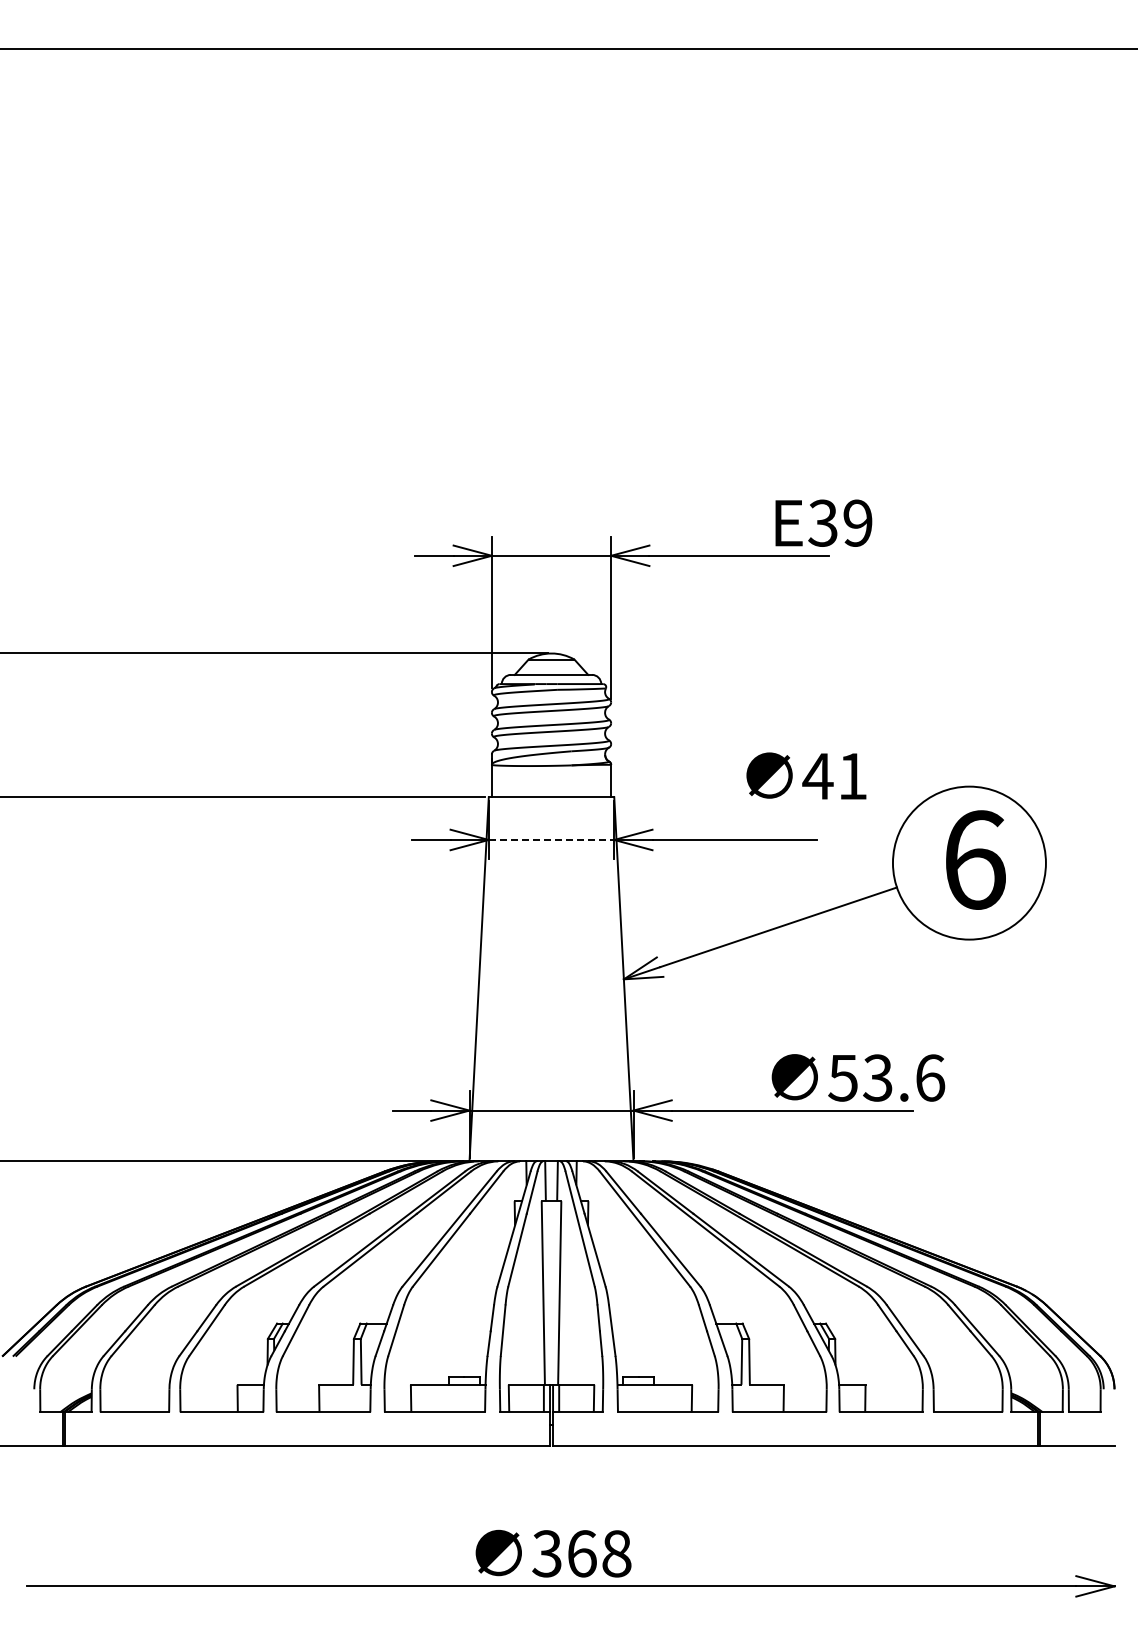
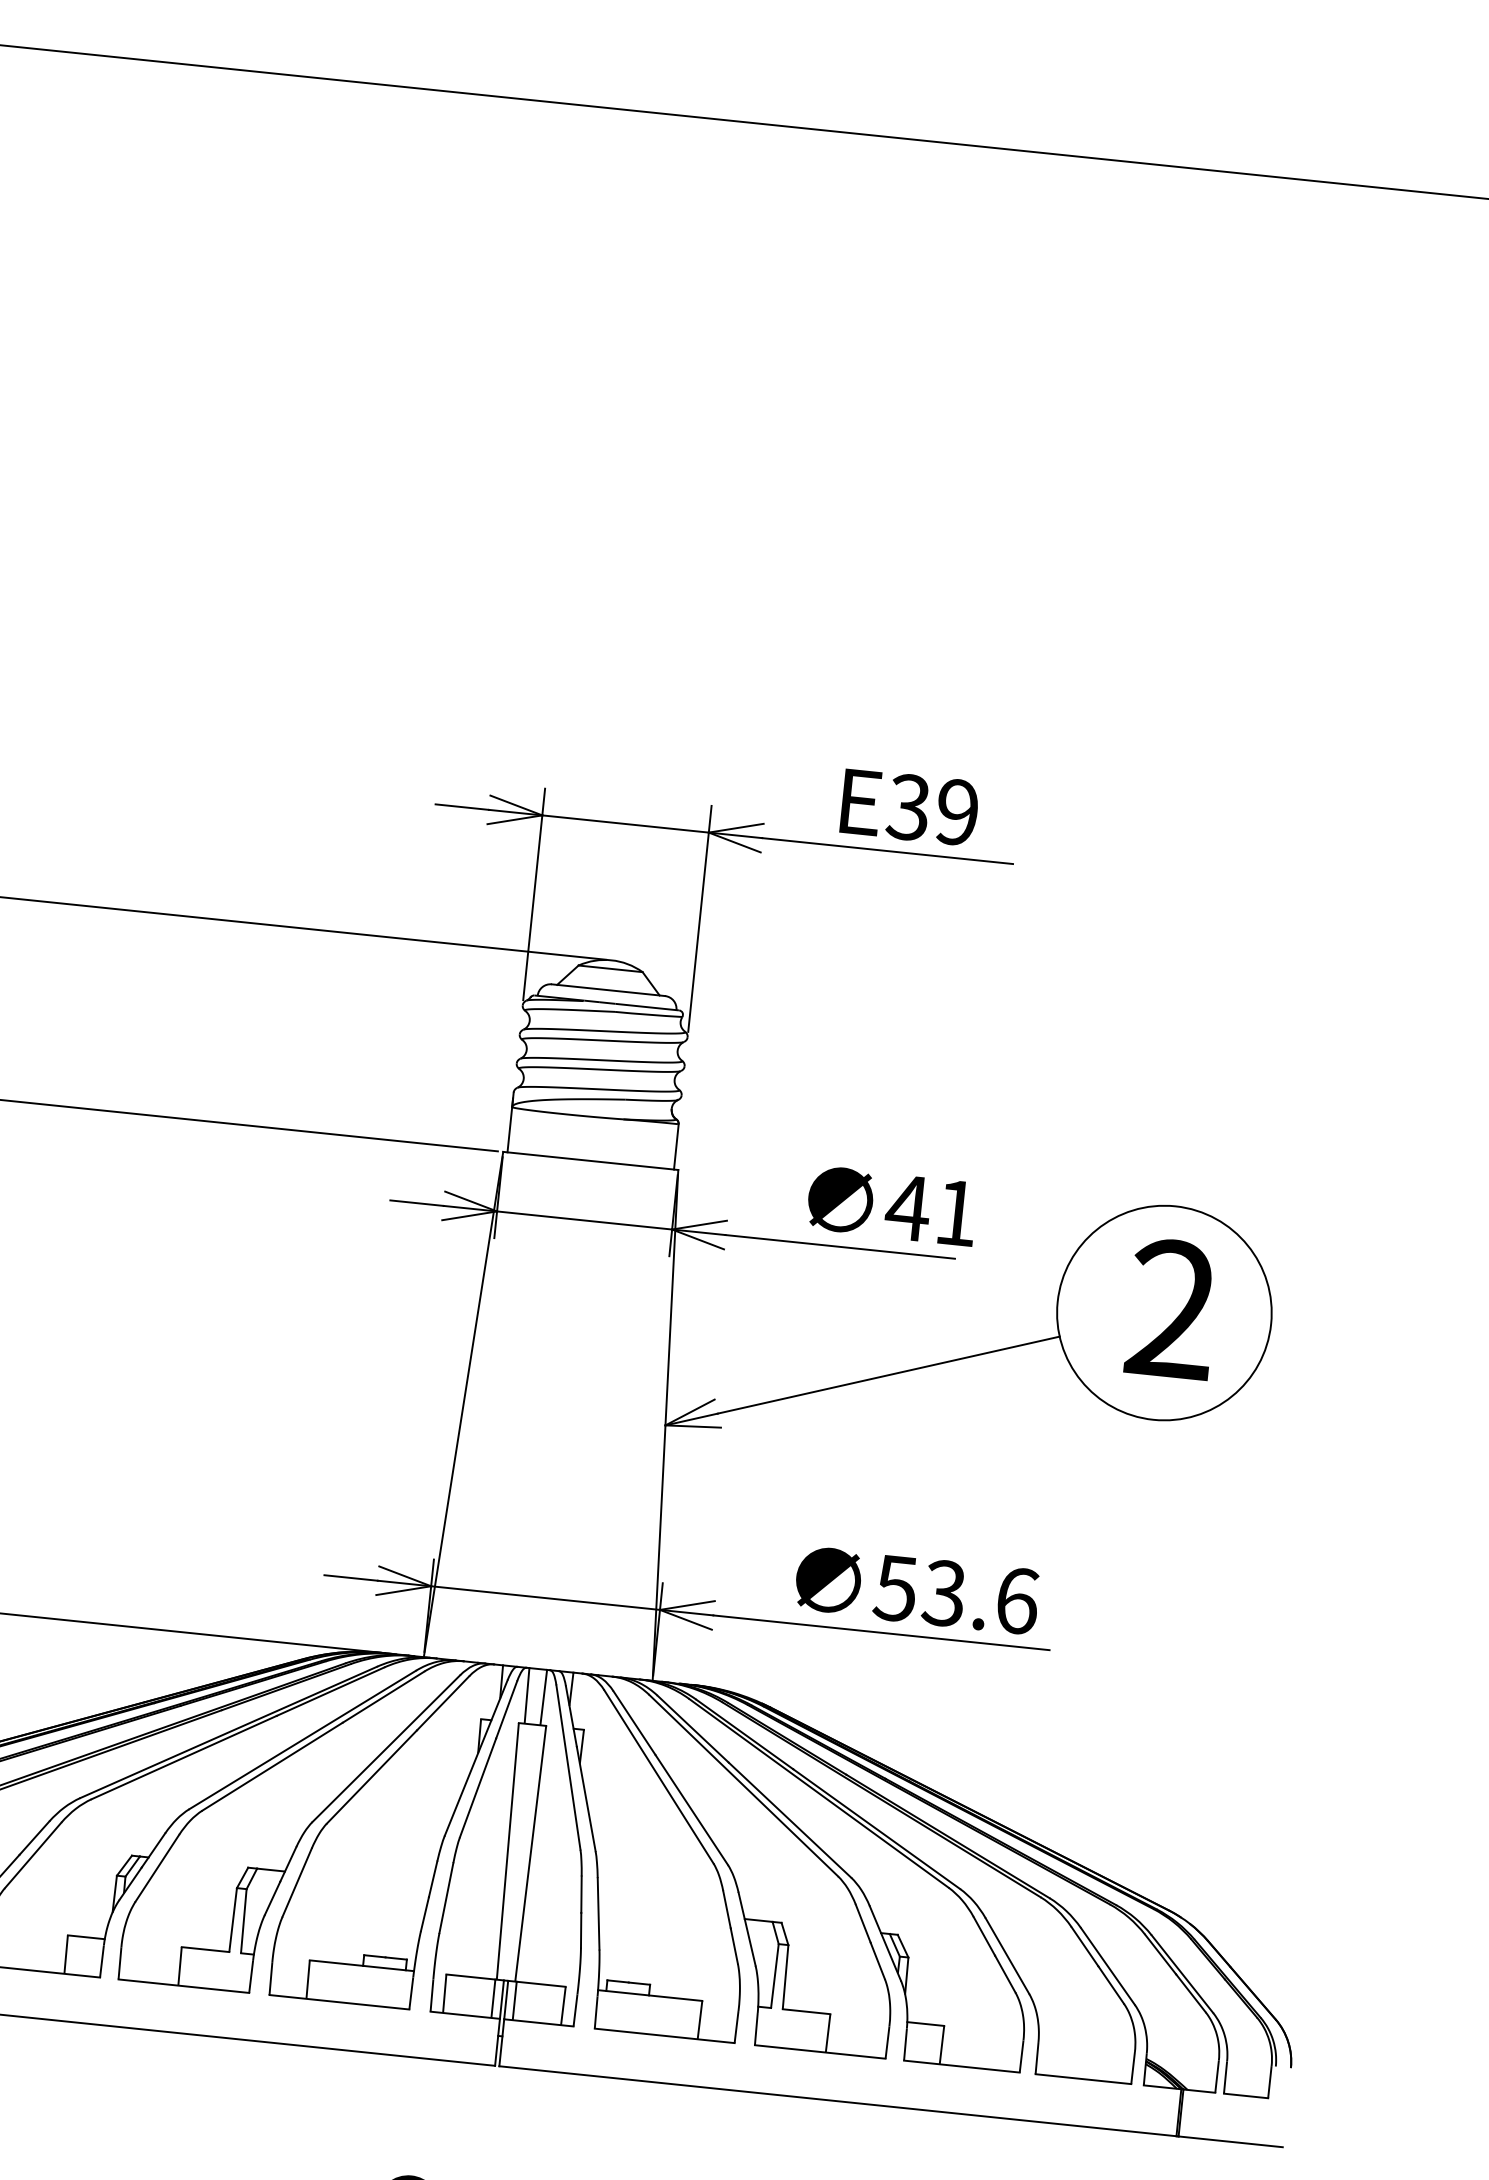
text: (823, 522) -> (909, 806), moved
text: (806, 775) -> (892, 1205), moved
line: (551, 839) -> (584, 1219), dashed -> solid
text: (974, 859) -> (1171, 1308), 6 -> 2
text: (858, 1077) -> (917, 1589), moved

